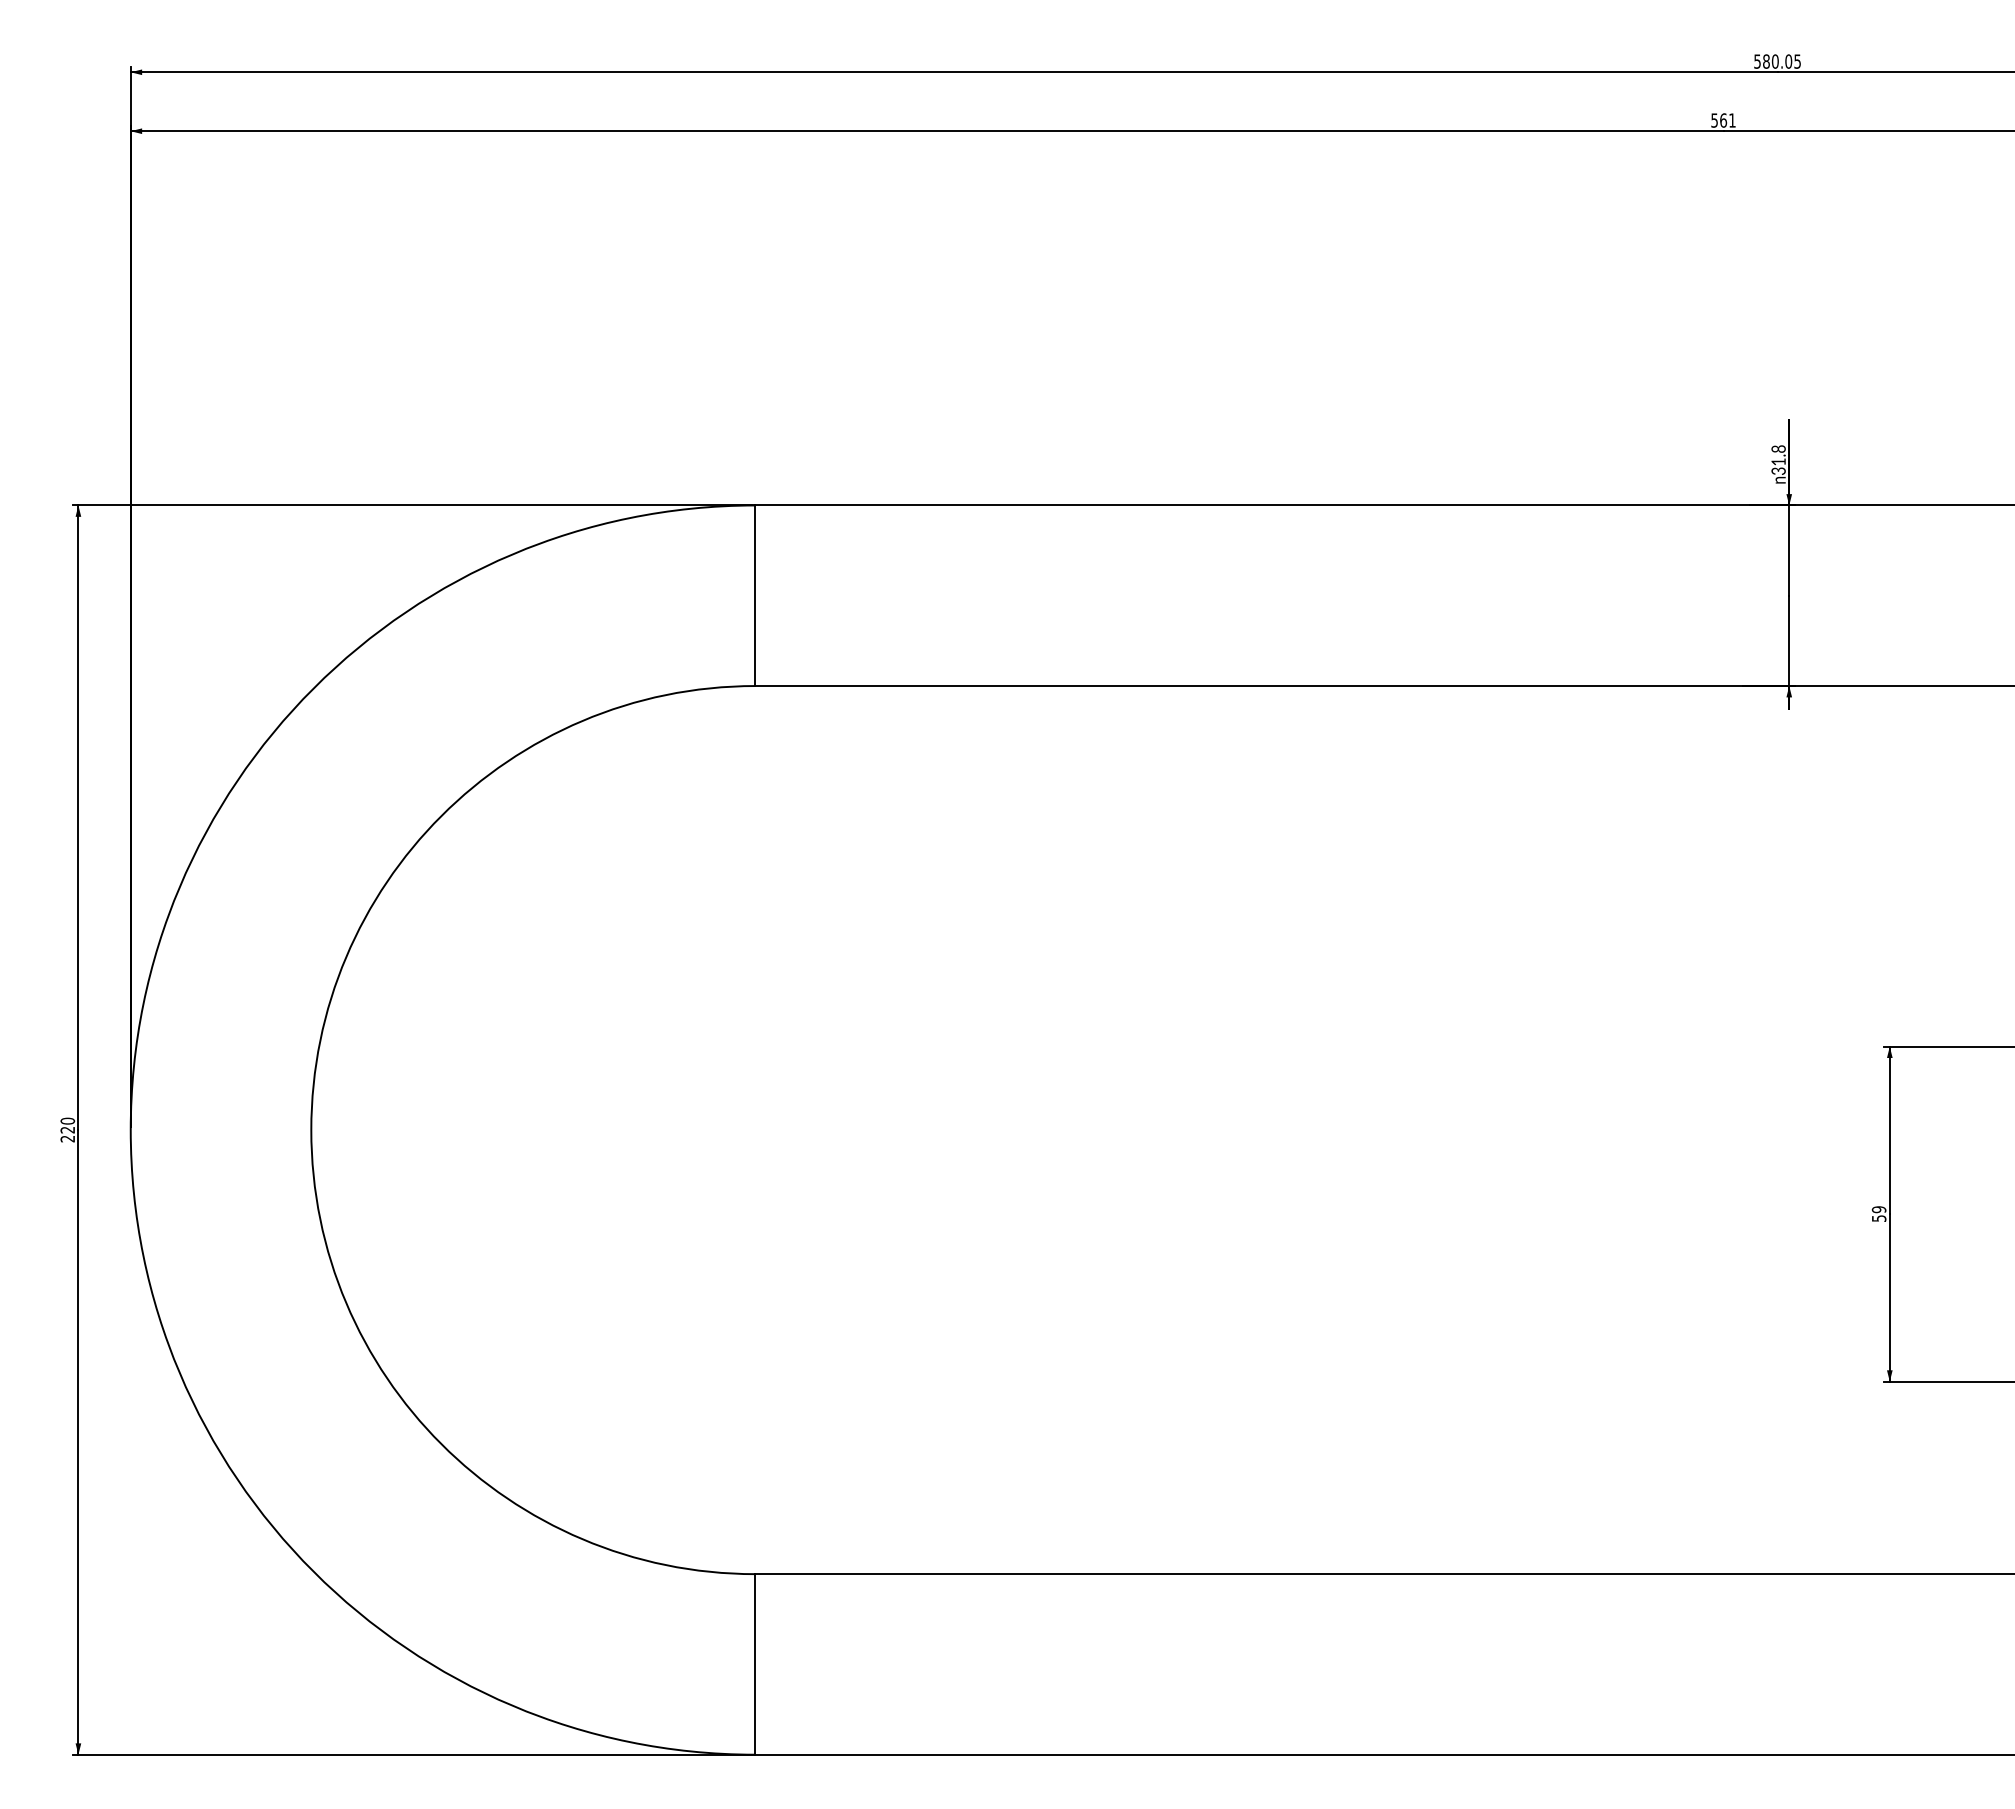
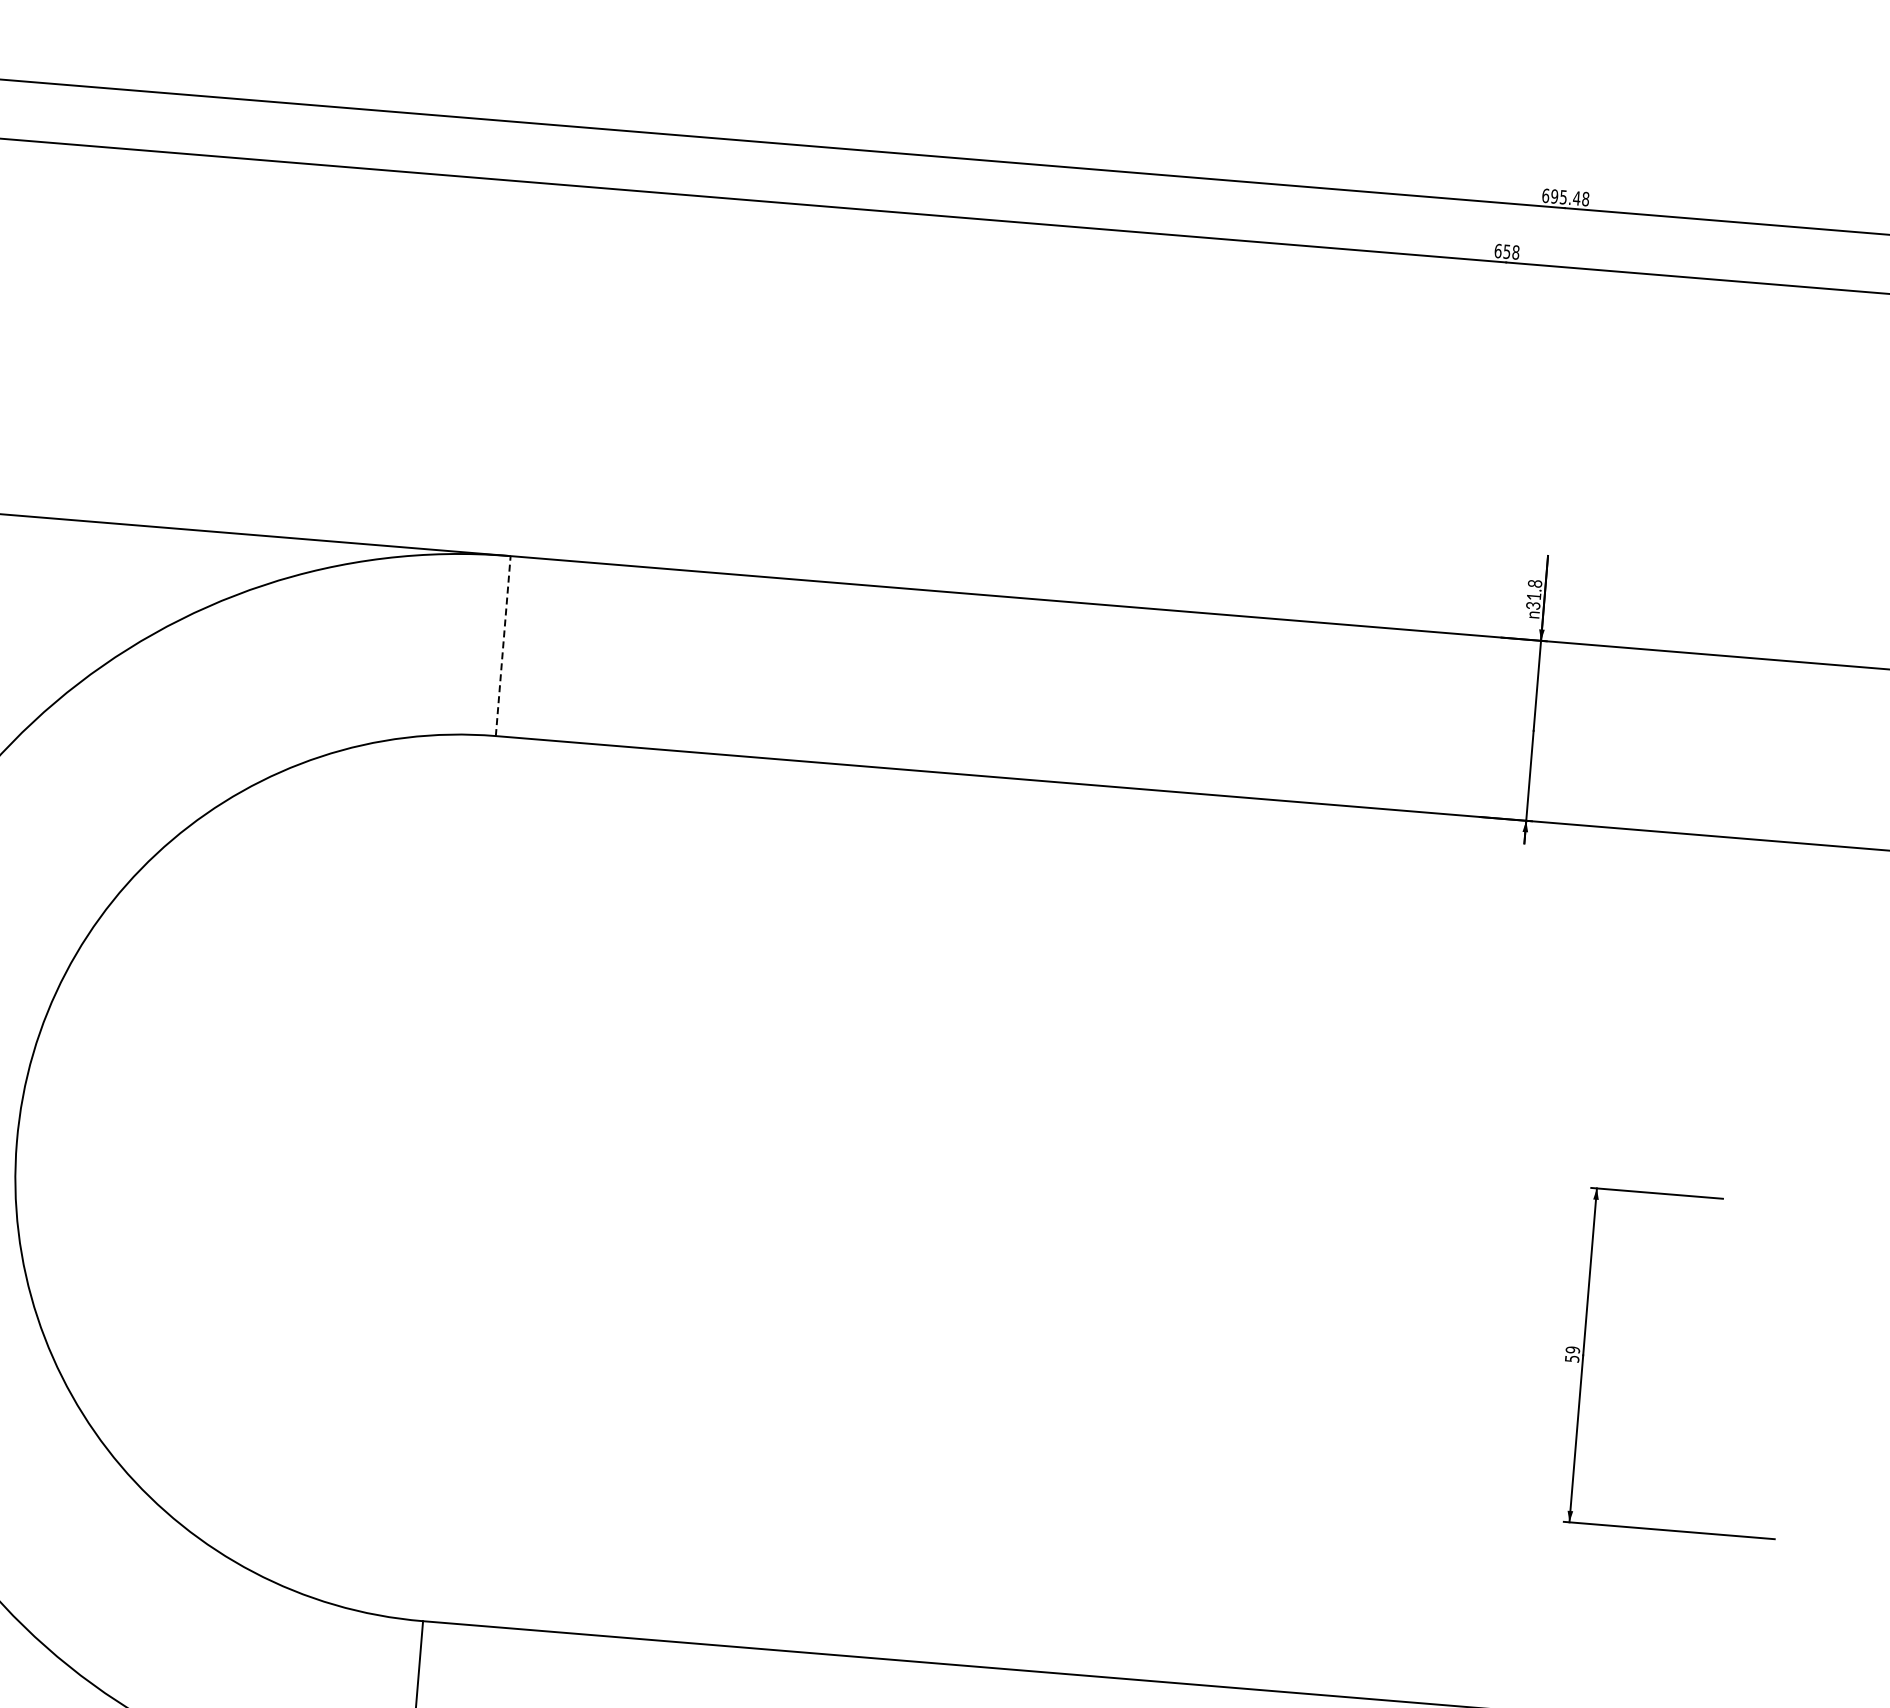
text: (1777, 61) -> (1565, 197), 580.05 -> 695.48
text: (1723, 120) -> (1507, 251), 561 -> 658
line: (755, 595) -> (503, 645), solid -> dashed

